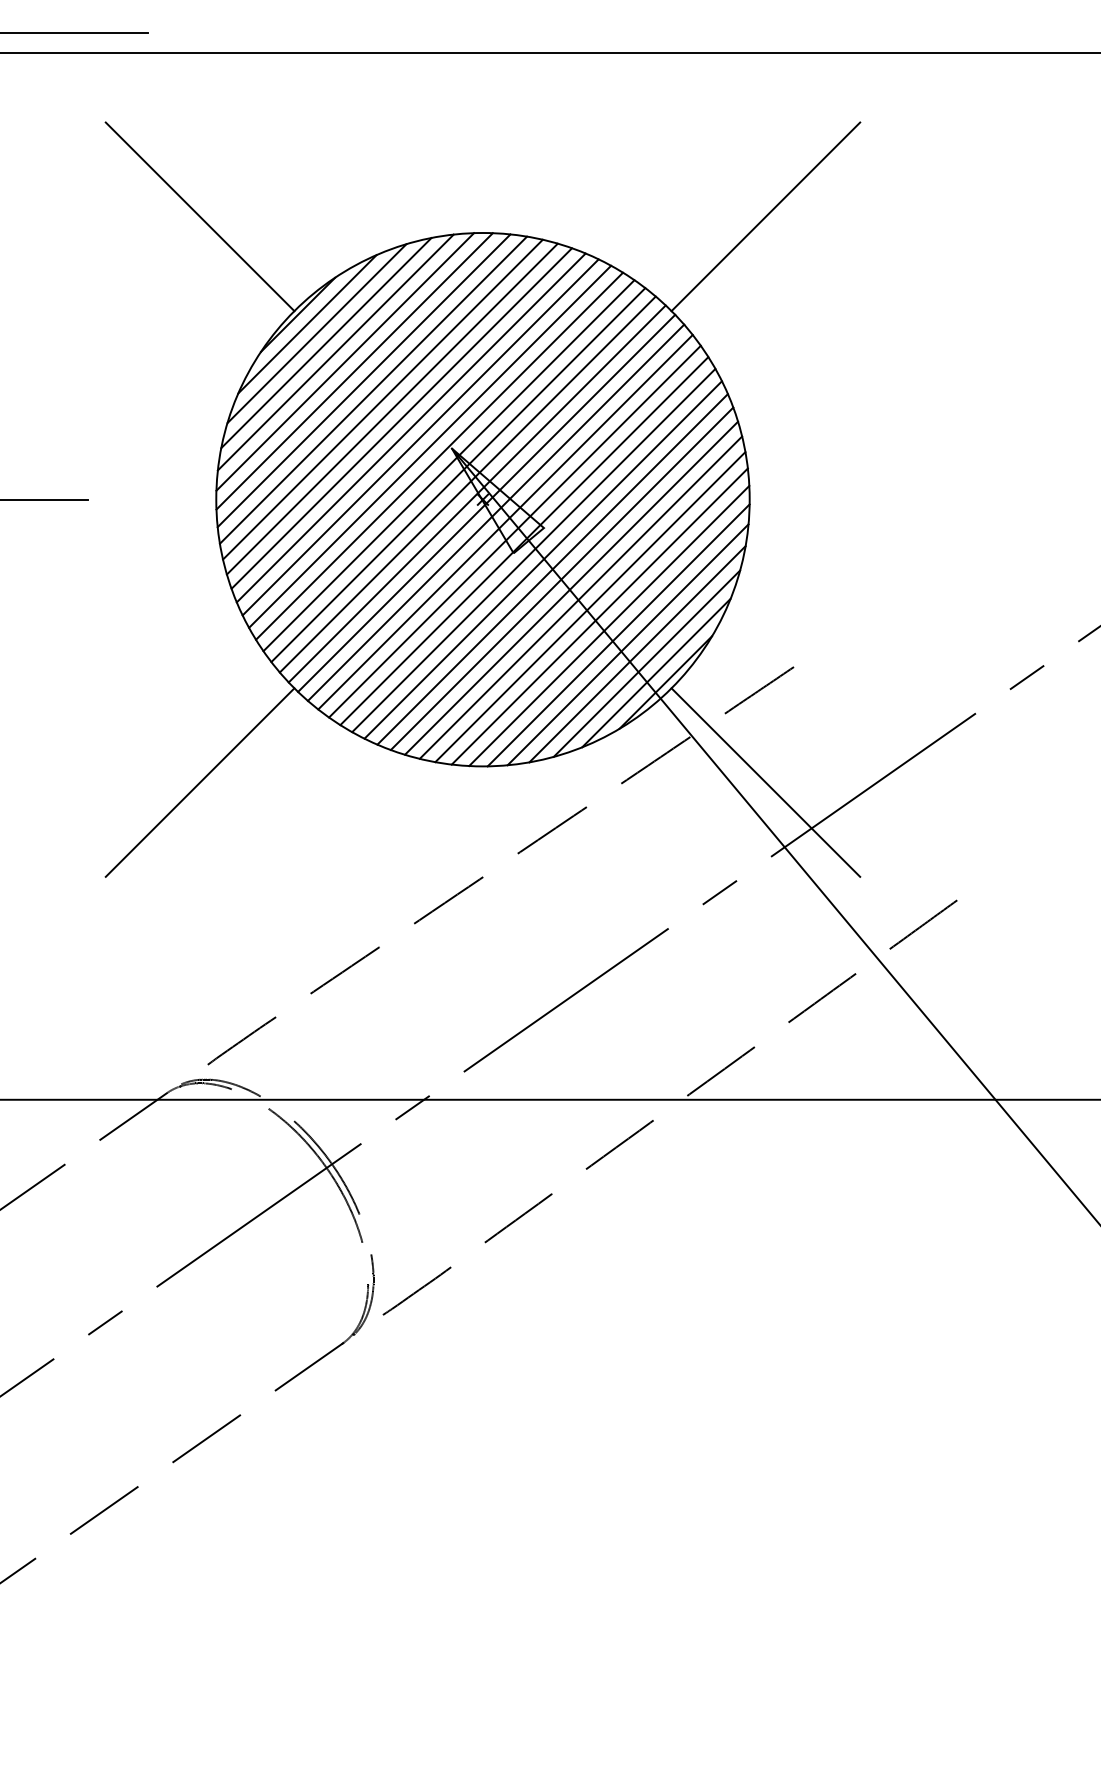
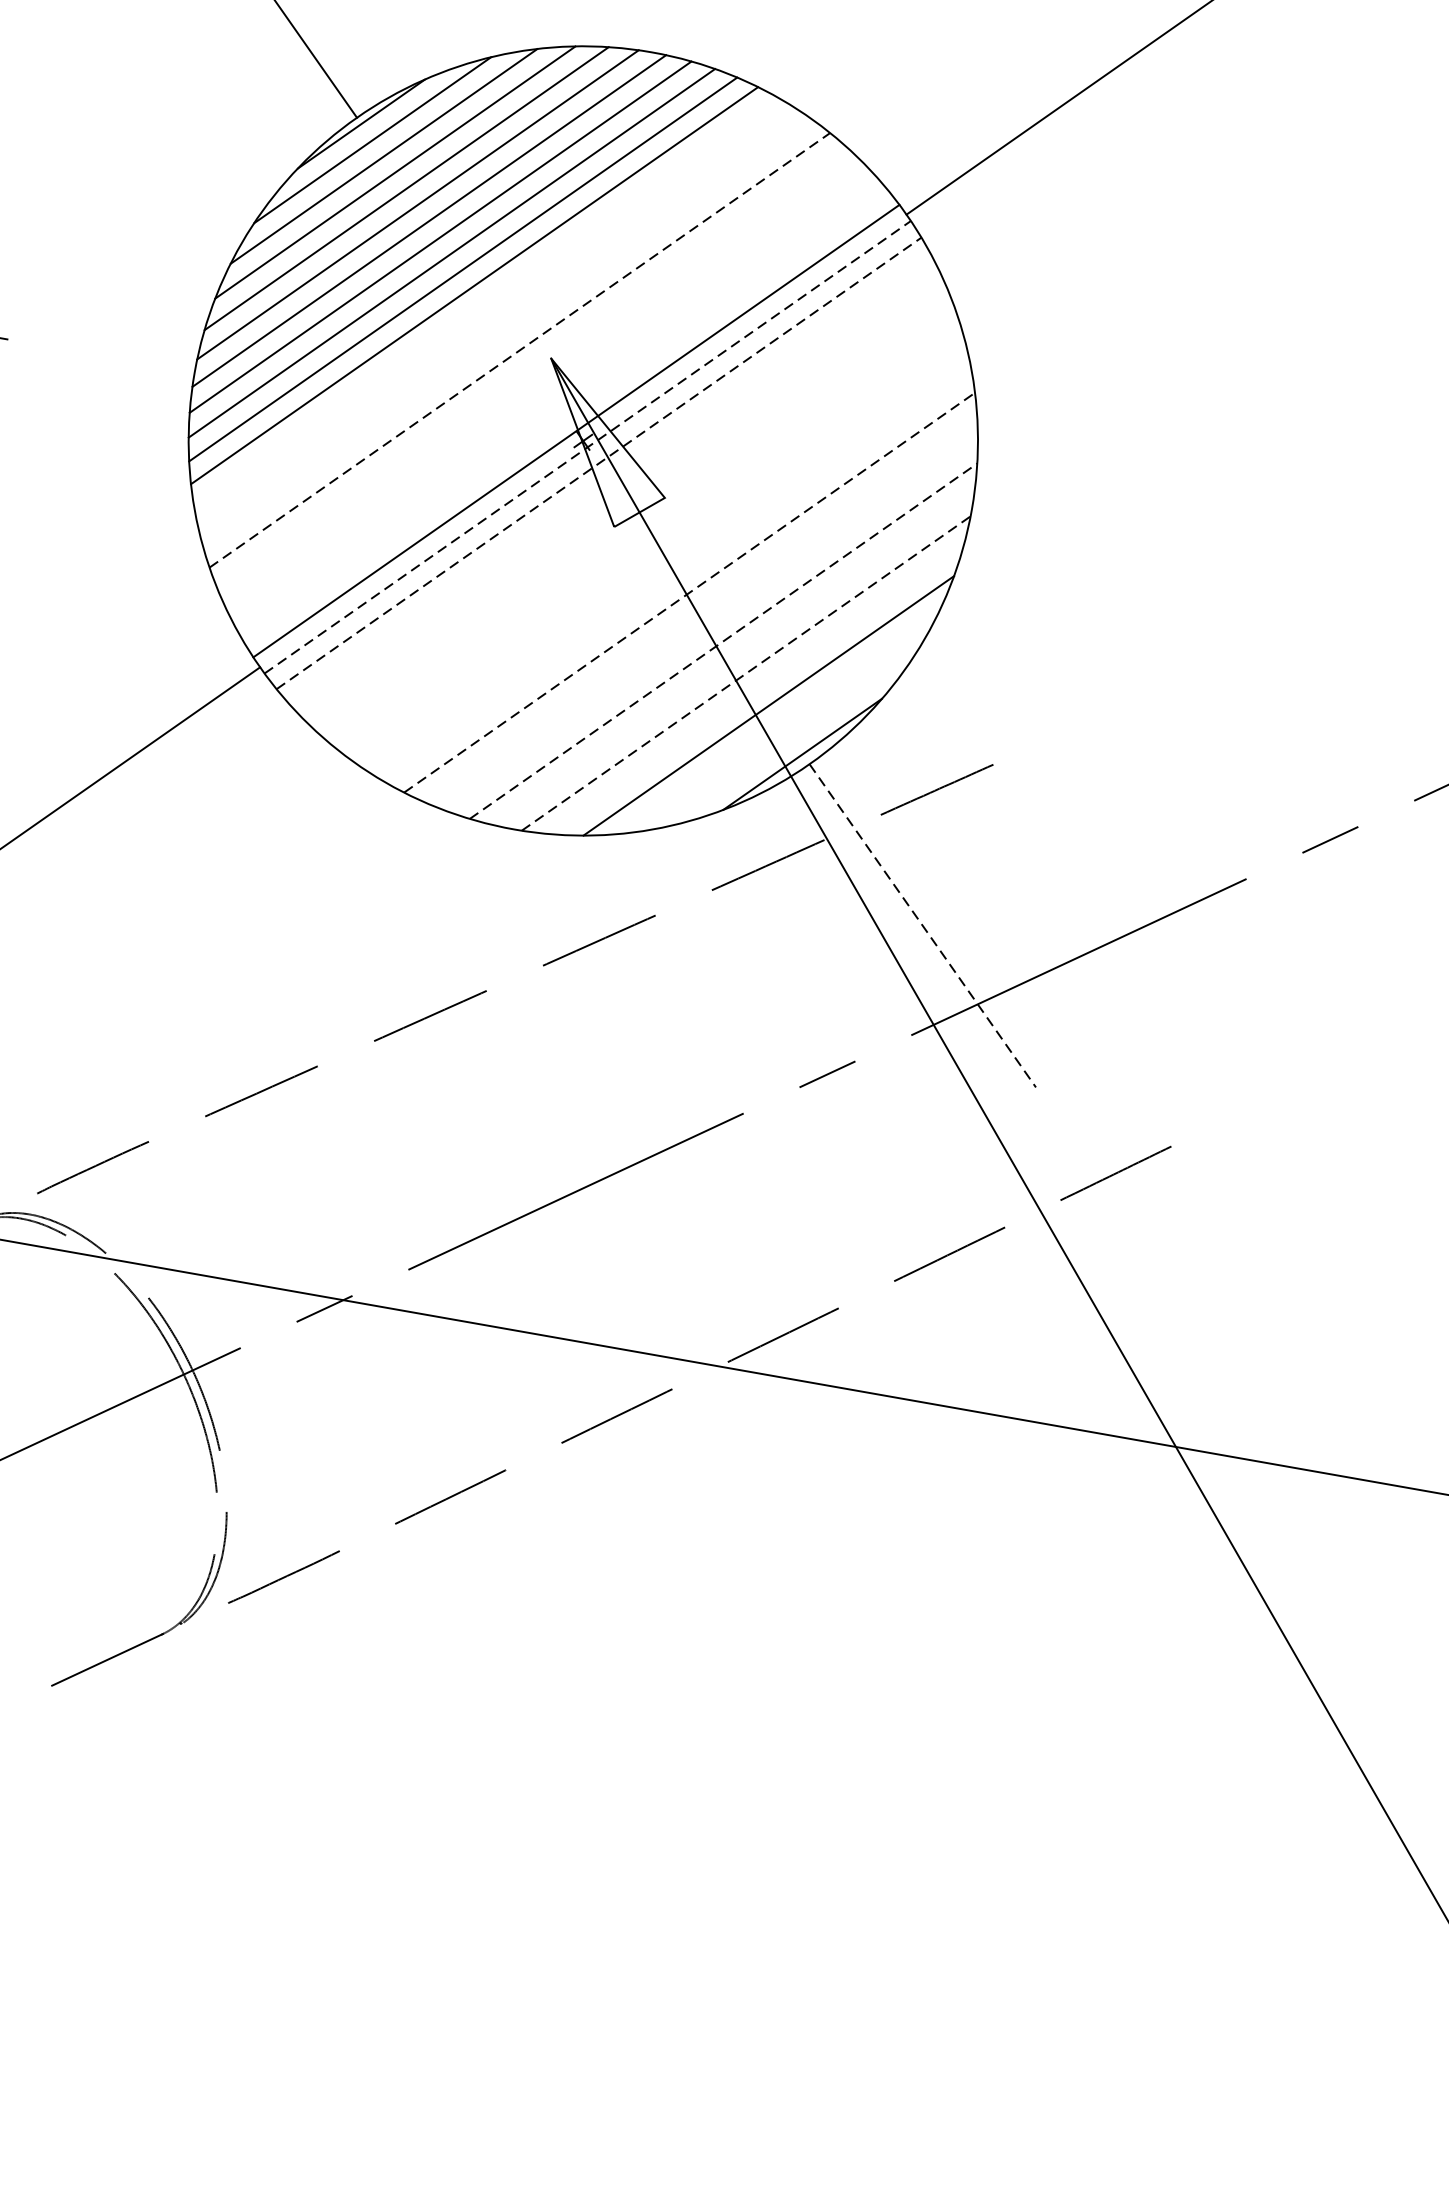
line: (401, 418) -> (485, 301), removed
line: (410, 427) -> (496, 317), removed
line: (420, 437) -> (508, 334), removed
line: (430, 446) -> (520, 349), solid -> dashed
line: (439, 455) -> (531, 365), removed
line: (448, 465) -> (541, 382), removed
line: (458, 475) -> (553, 399), removed
line: (467, 484) -> (564, 414), removed
line: (486, 503) -> (587, 447), solid -> dashed
line: (496, 512) -> (599, 463), solid -> dashed
line: (505, 522) -> (610, 479), removed
line: (514, 531) -> (621, 495), removed
line: (524, 541) -> (633, 512), removed
line: (533, 550) -> (643, 527), removed
line: (542, 559) -> (654, 543), removed
line: (552, 569) -> (666, 560), removed
line: (561, 578) -> (677, 575), removed
line: (571, 587) -> (689, 591), solid -> dashed
line: (580, 597) -> (700, 608), removed
line: (590, 607) -> (712, 625), removed
line: (600, 616) -> (724, 641), solid -> dashed
line: (609, 625) -> (735, 656), removed
line: (619, 635) -> (747, 673), solid -> dashed
line: (627, 644) -> (756, 689), removed
line: (646, 663) -> (779, 721), removed
line: (656, 672) -> (791, 737), removed
line: (766, 782) -> (923, 925), solid -> dashed

